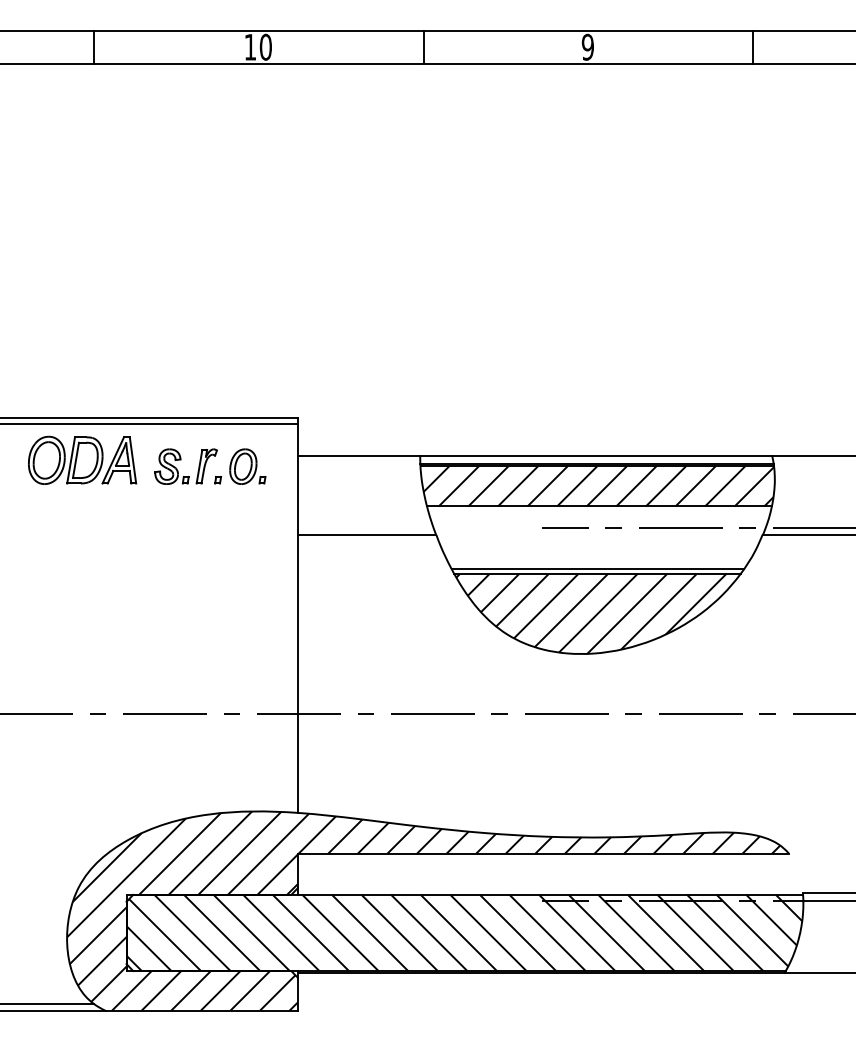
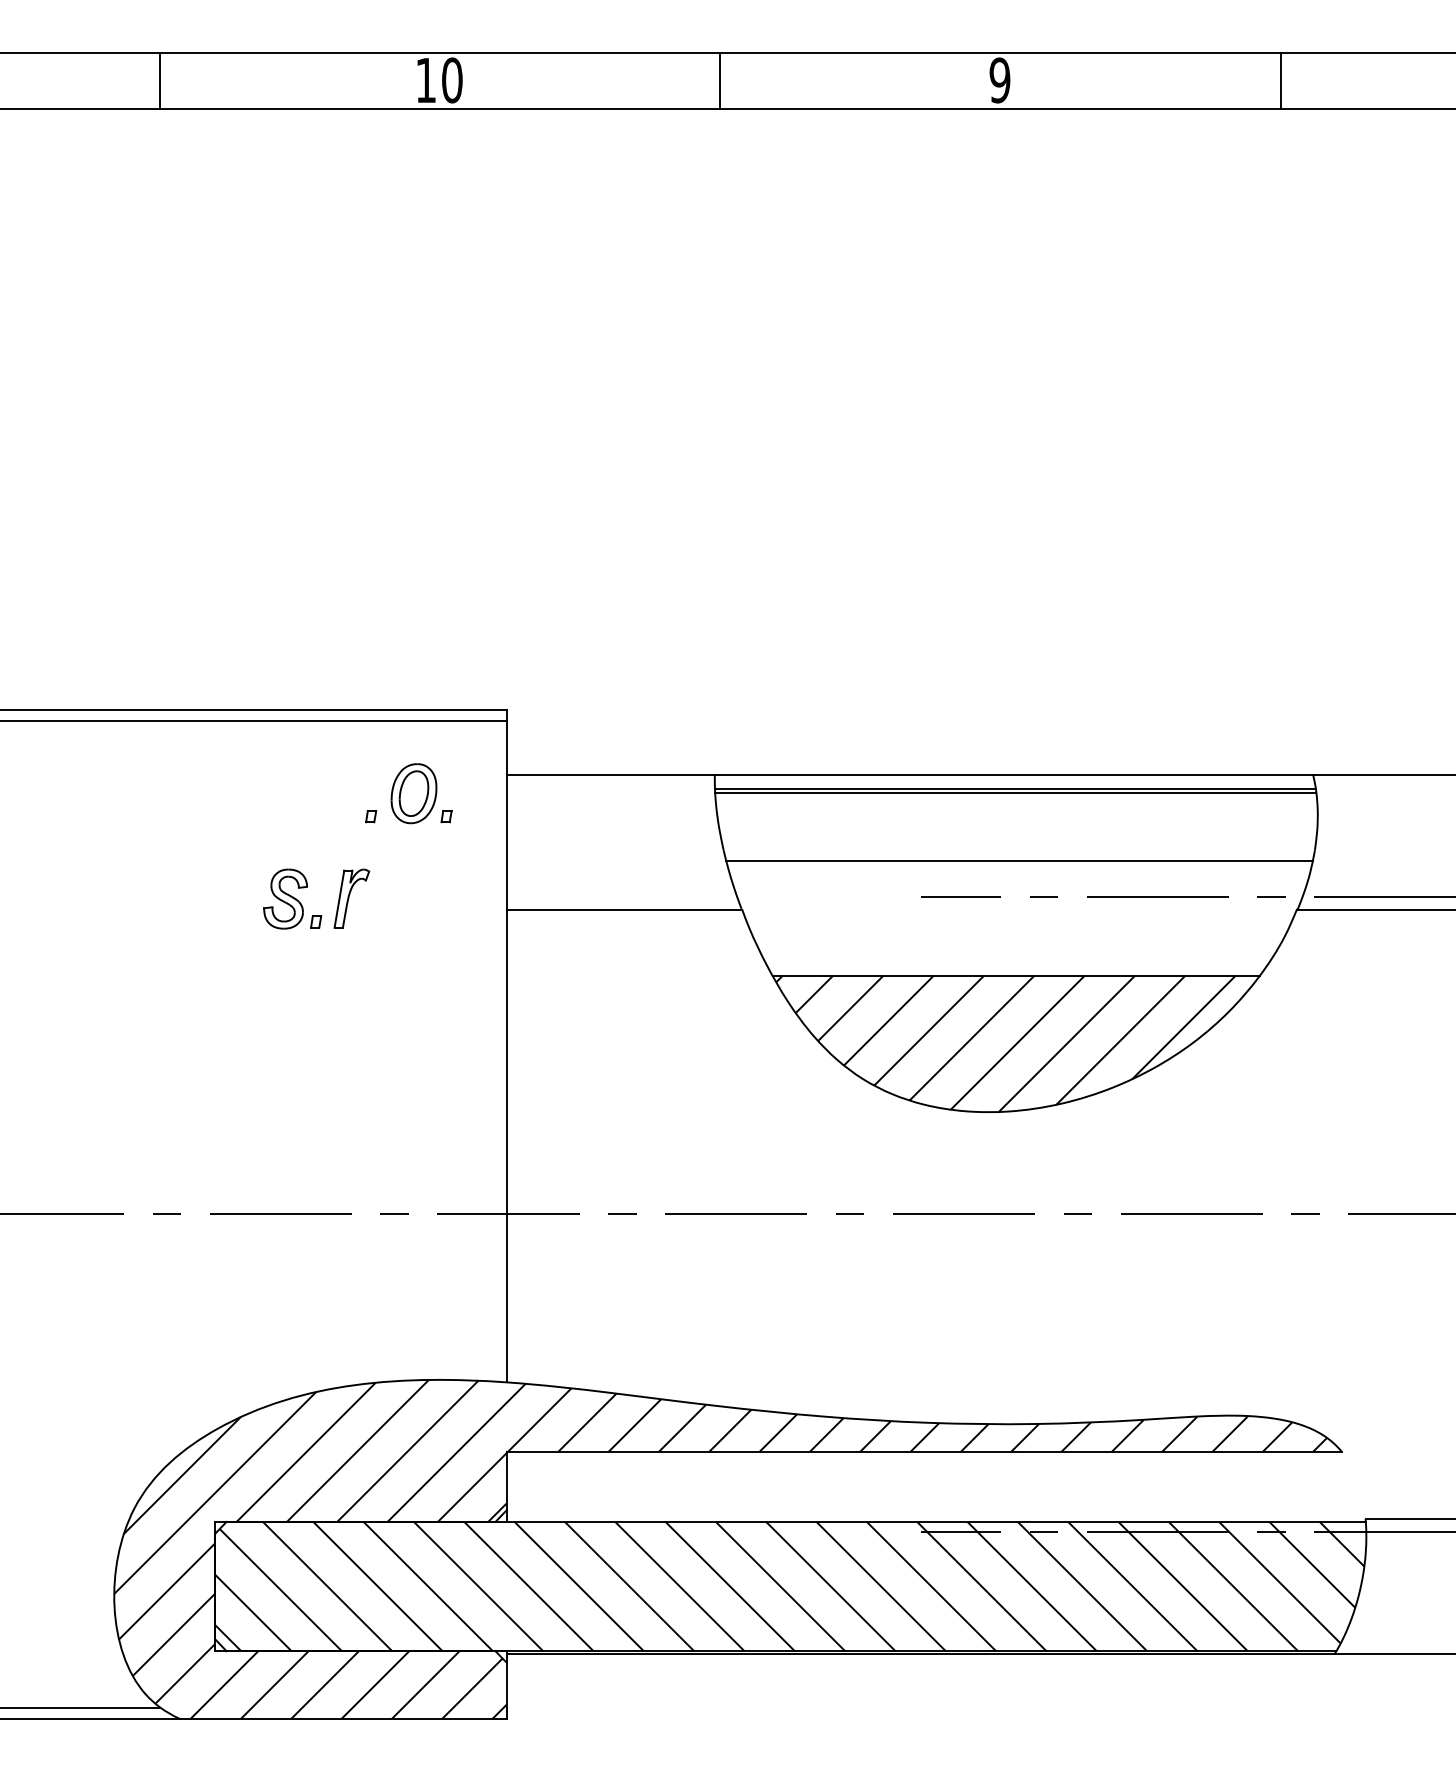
part: (82, 459) -> (140, 781), removed
part: (181, 460) -> (308, 888), moved
hatch: (598, 486) -> (1017, 827), removed
line: (597, 569) -> (1016, 968), removed

